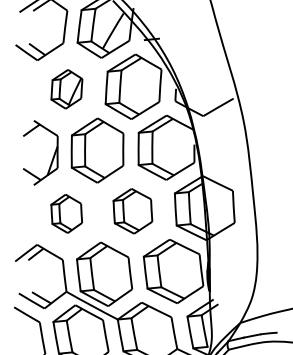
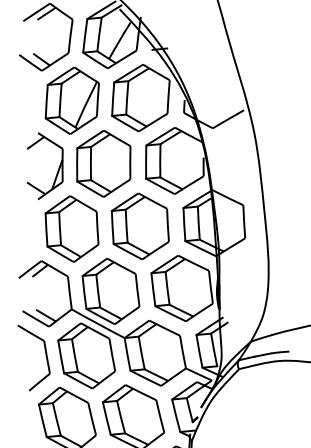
part: (66, 89) -> (71, 100), size x1.67
part: (132, 211) -> (139, 226), size x1.43
part: (66, 213) -> (71, 228), size x1.67

